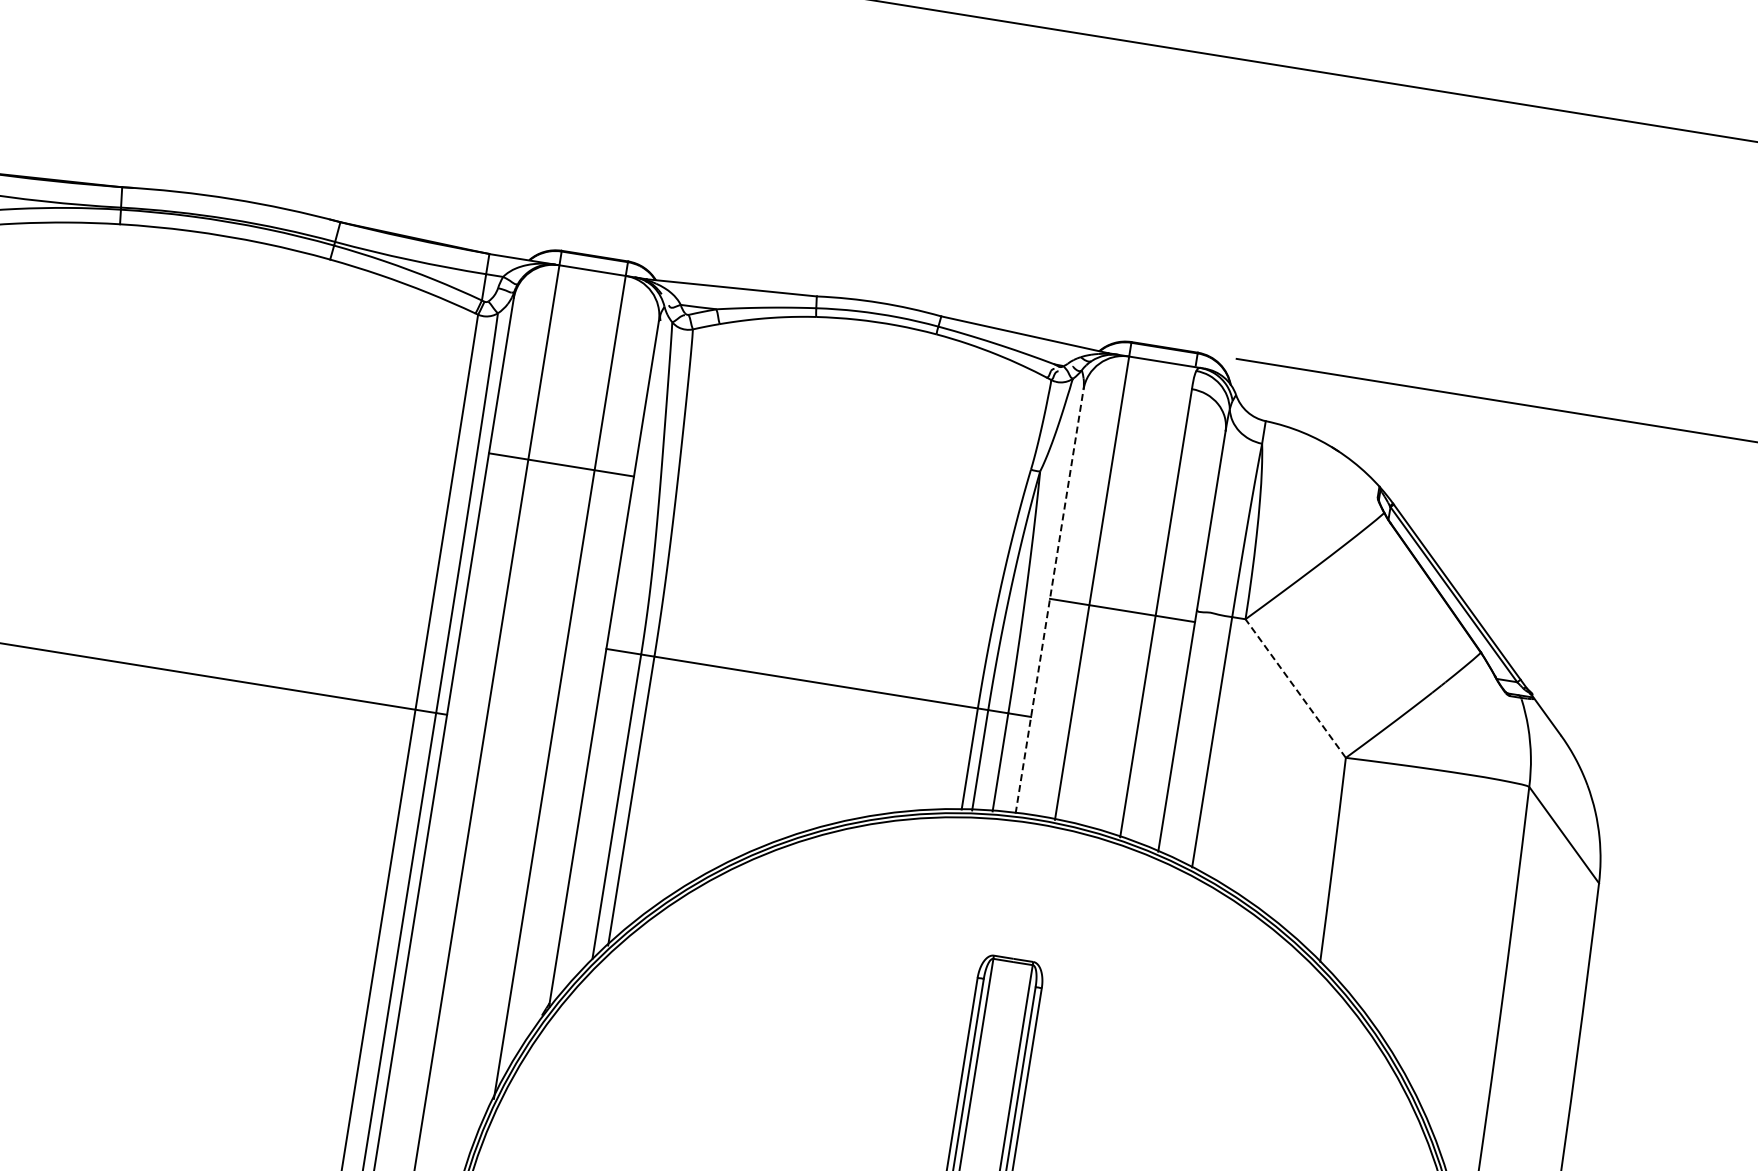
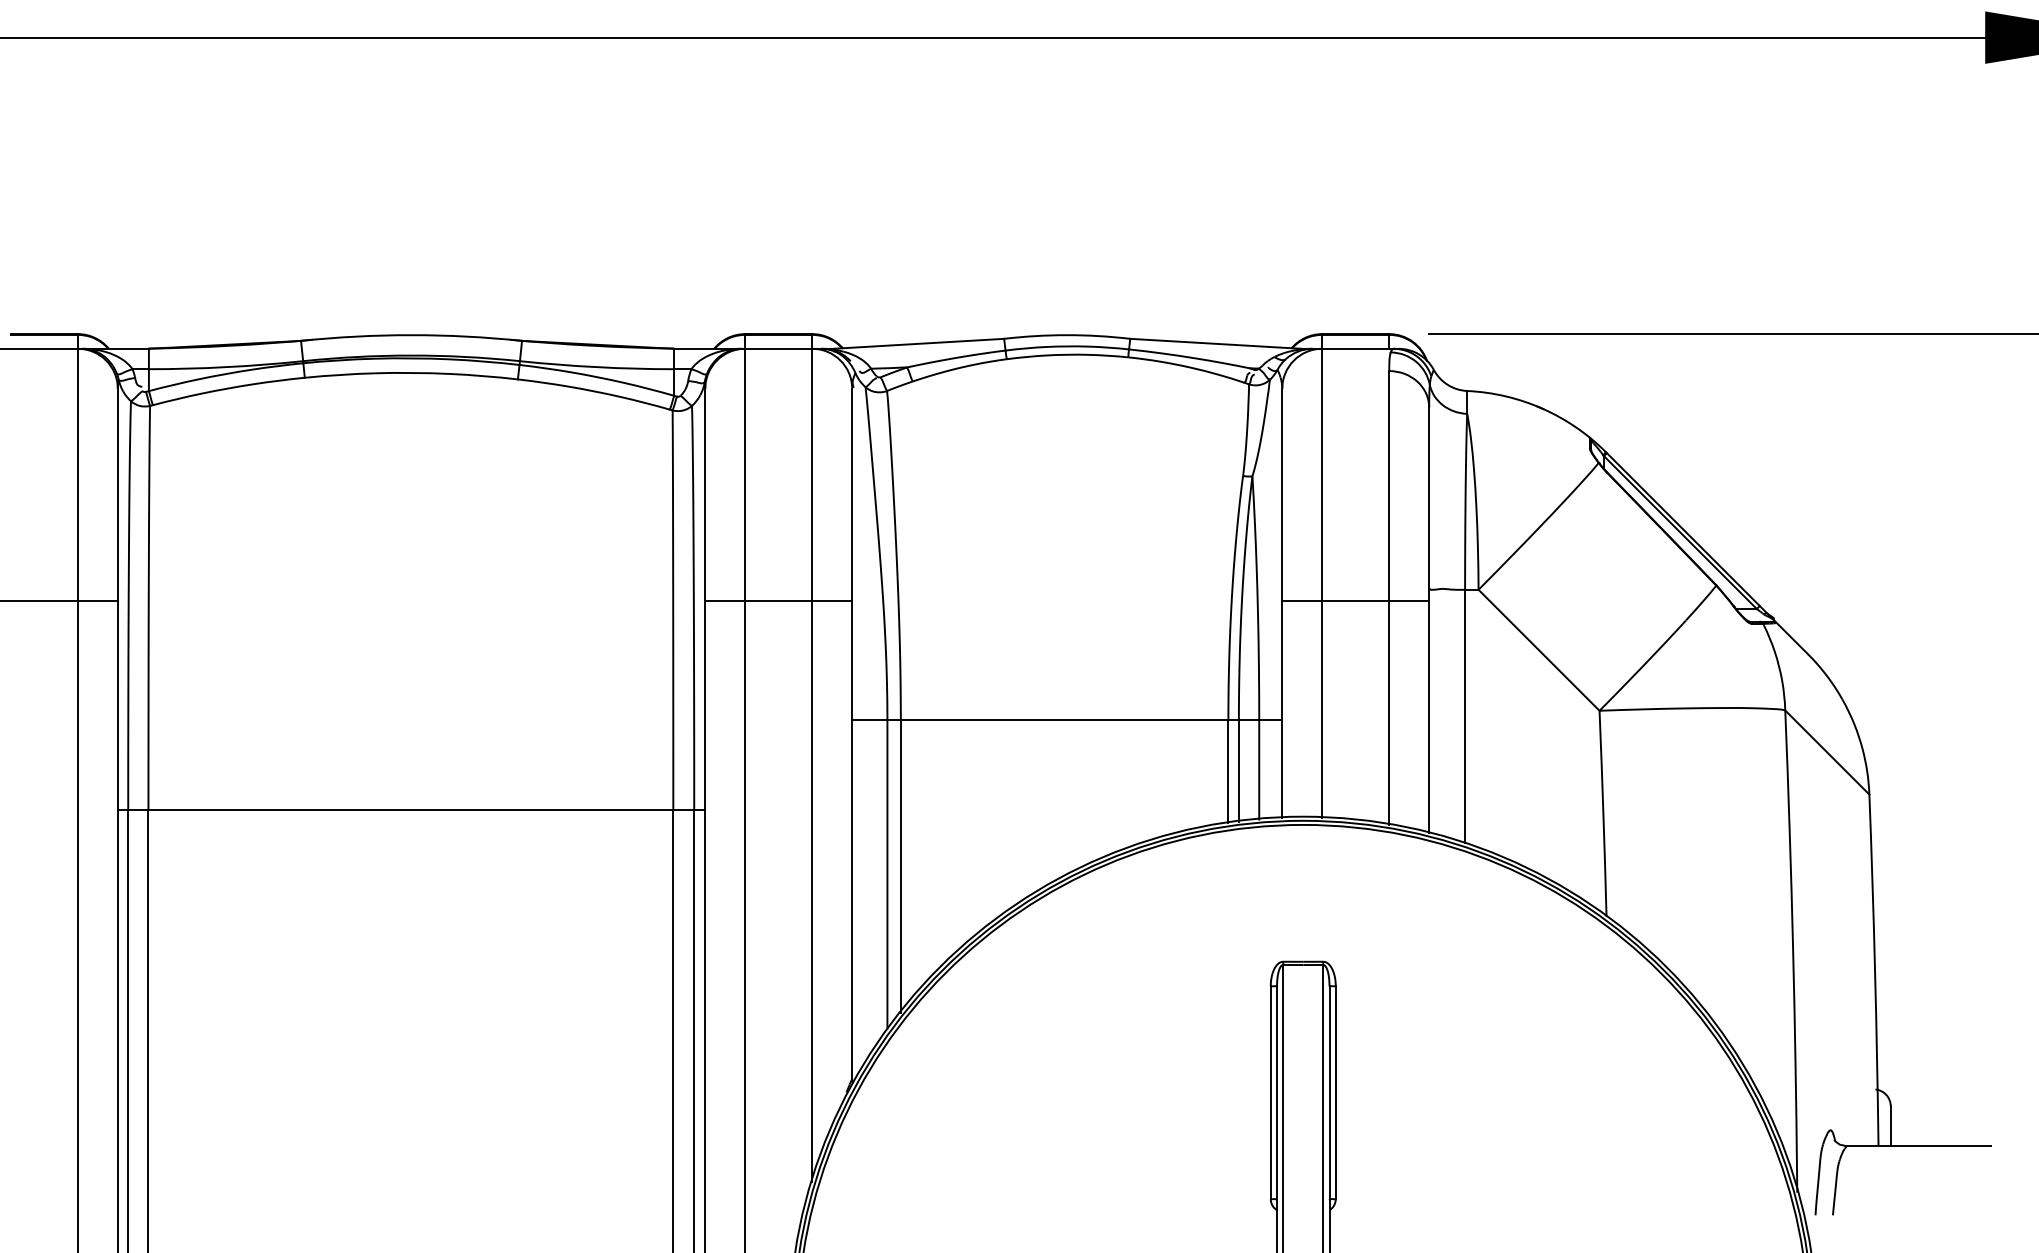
line: (561, 464) -> (778, 600), moved
line: (1049, 601) -> (1282, 603), dashed -> solid
line: (1296, 688) -> (1539, 650), dashed -> solid

